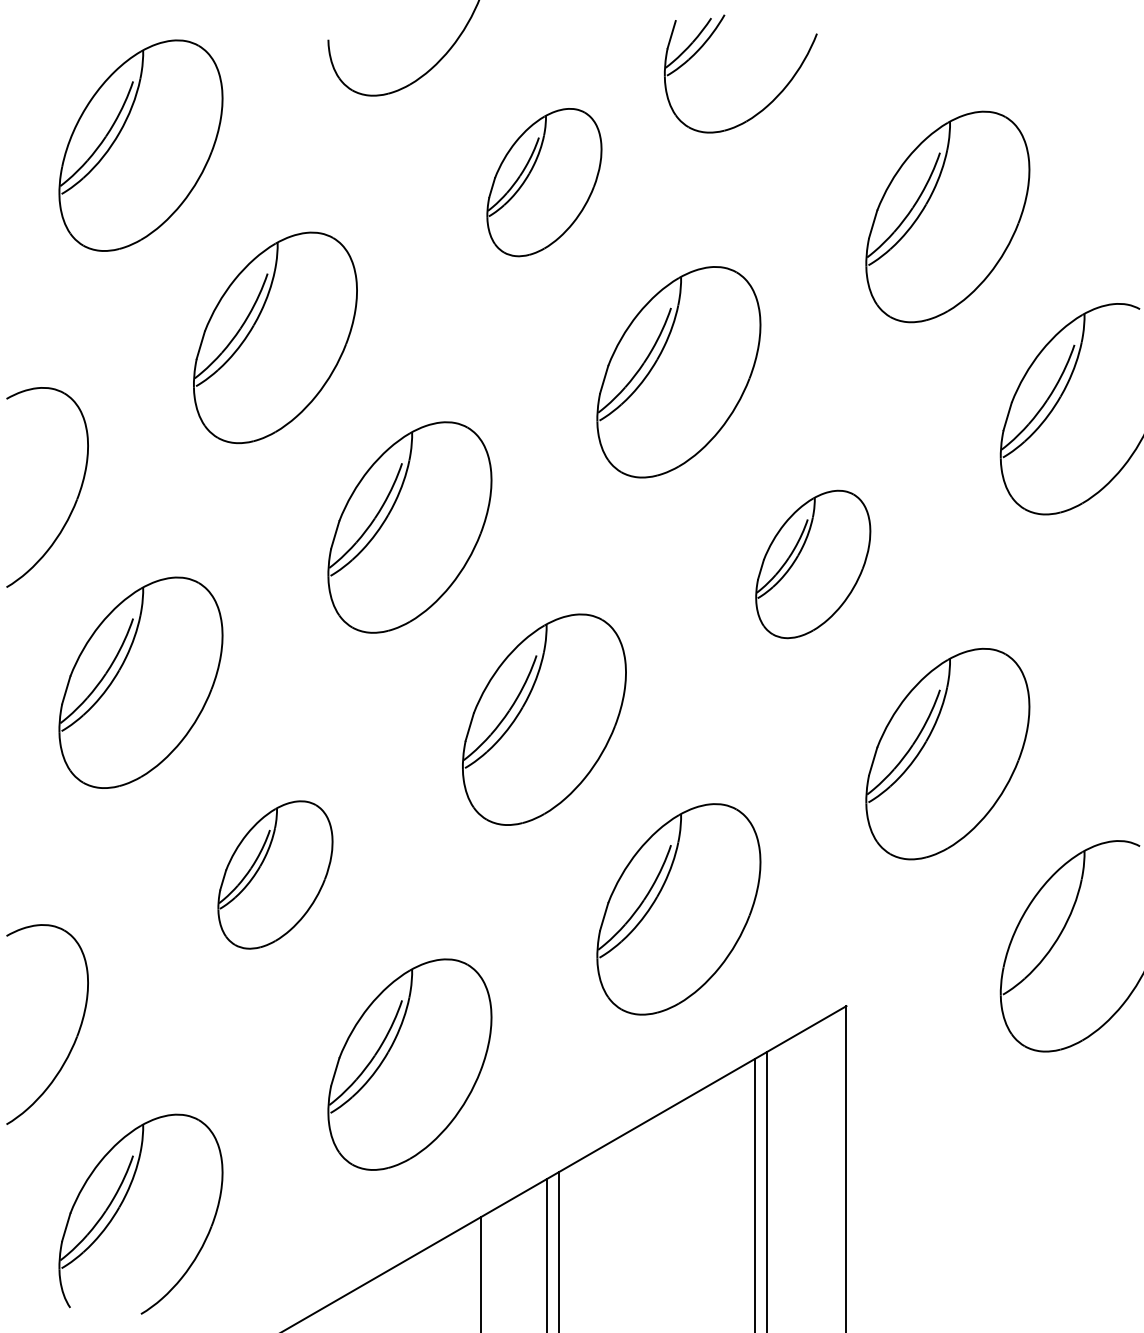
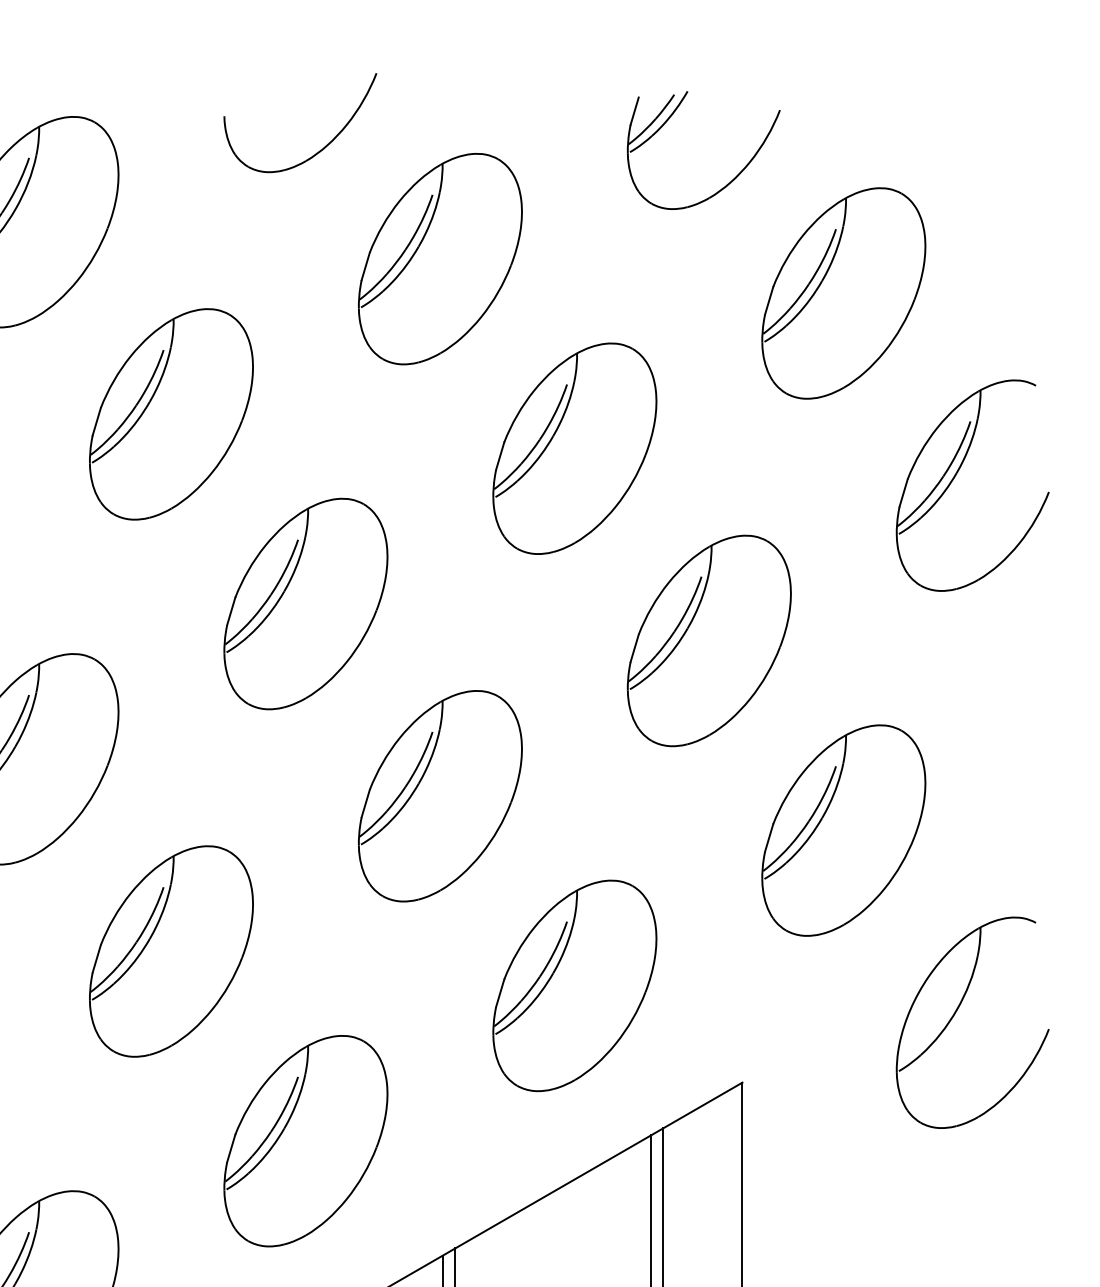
part: (769, 102) -> (732, 179), moved
part: (544, 182) -> (440, 259), size x1.43
part: (812, 564) -> (708, 641), size x1.43
part: (275, 874) -> (171, 951), size x1.43

